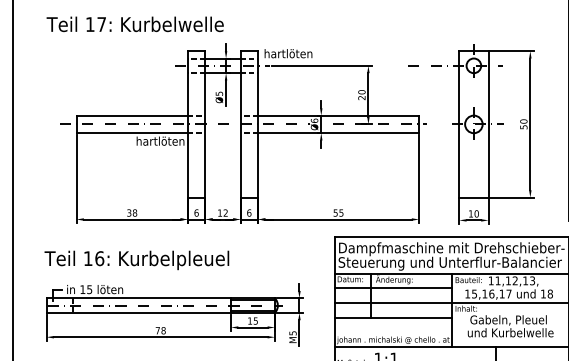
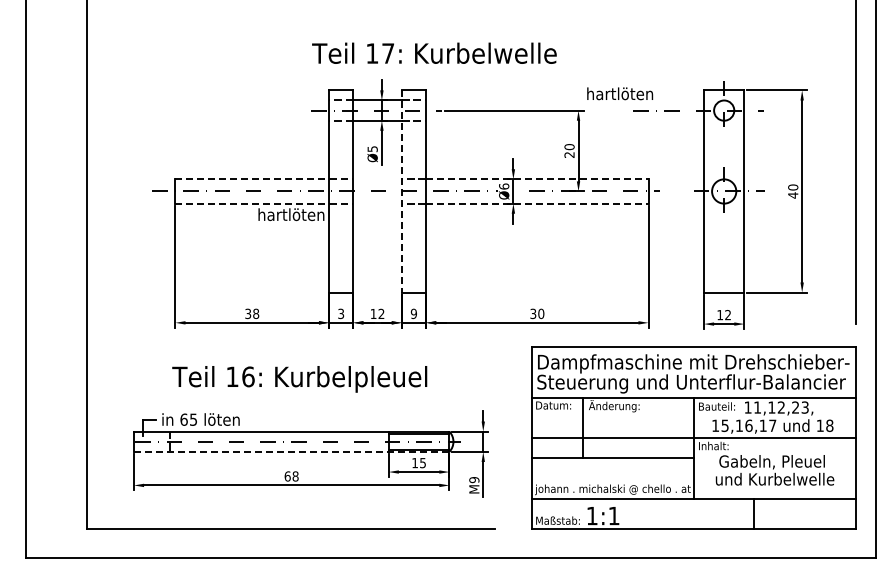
text: (135, 23) -> (434, 52), moved
text: (288, 53) -> (620, 93), moved
line: (132, 115) -> (252, 179), solid -> dashed
line: (338, 115) -> (537, 179), solid -> dashed
line: (240, 125) -> (401, 192), solid -> dashed
text: (524, 127) -> (793, 195), 50 -> 40
line: (132, 133) -> (252, 203), solid -> dashed
line: (338, 133) -> (537, 203), solid -> dashed
text: (196, 212) -> (341, 313), 6 -> 3
text: (248, 212) -> (413, 313), 6 -> 9
text: (338, 212) -> (537, 313), 55 -> 30
text: (477, 214) -> (728, 315), 10 -> 12
text: (136, 260) -> (299, 379), moved
text: (525, 280) -> (795, 407), 11,12,13, -> 11,12,23,
line: (393, 288) -> (612, 418), removed
text: (82, 289) -> (183, 419), 15 -> 65
line: (160, 312) -> (291, 451), solid -> dashed
text: (157, 330) -> (287, 476), 78 -> 68
text: (293, 333) -> (474, 480), M5 -> M9

